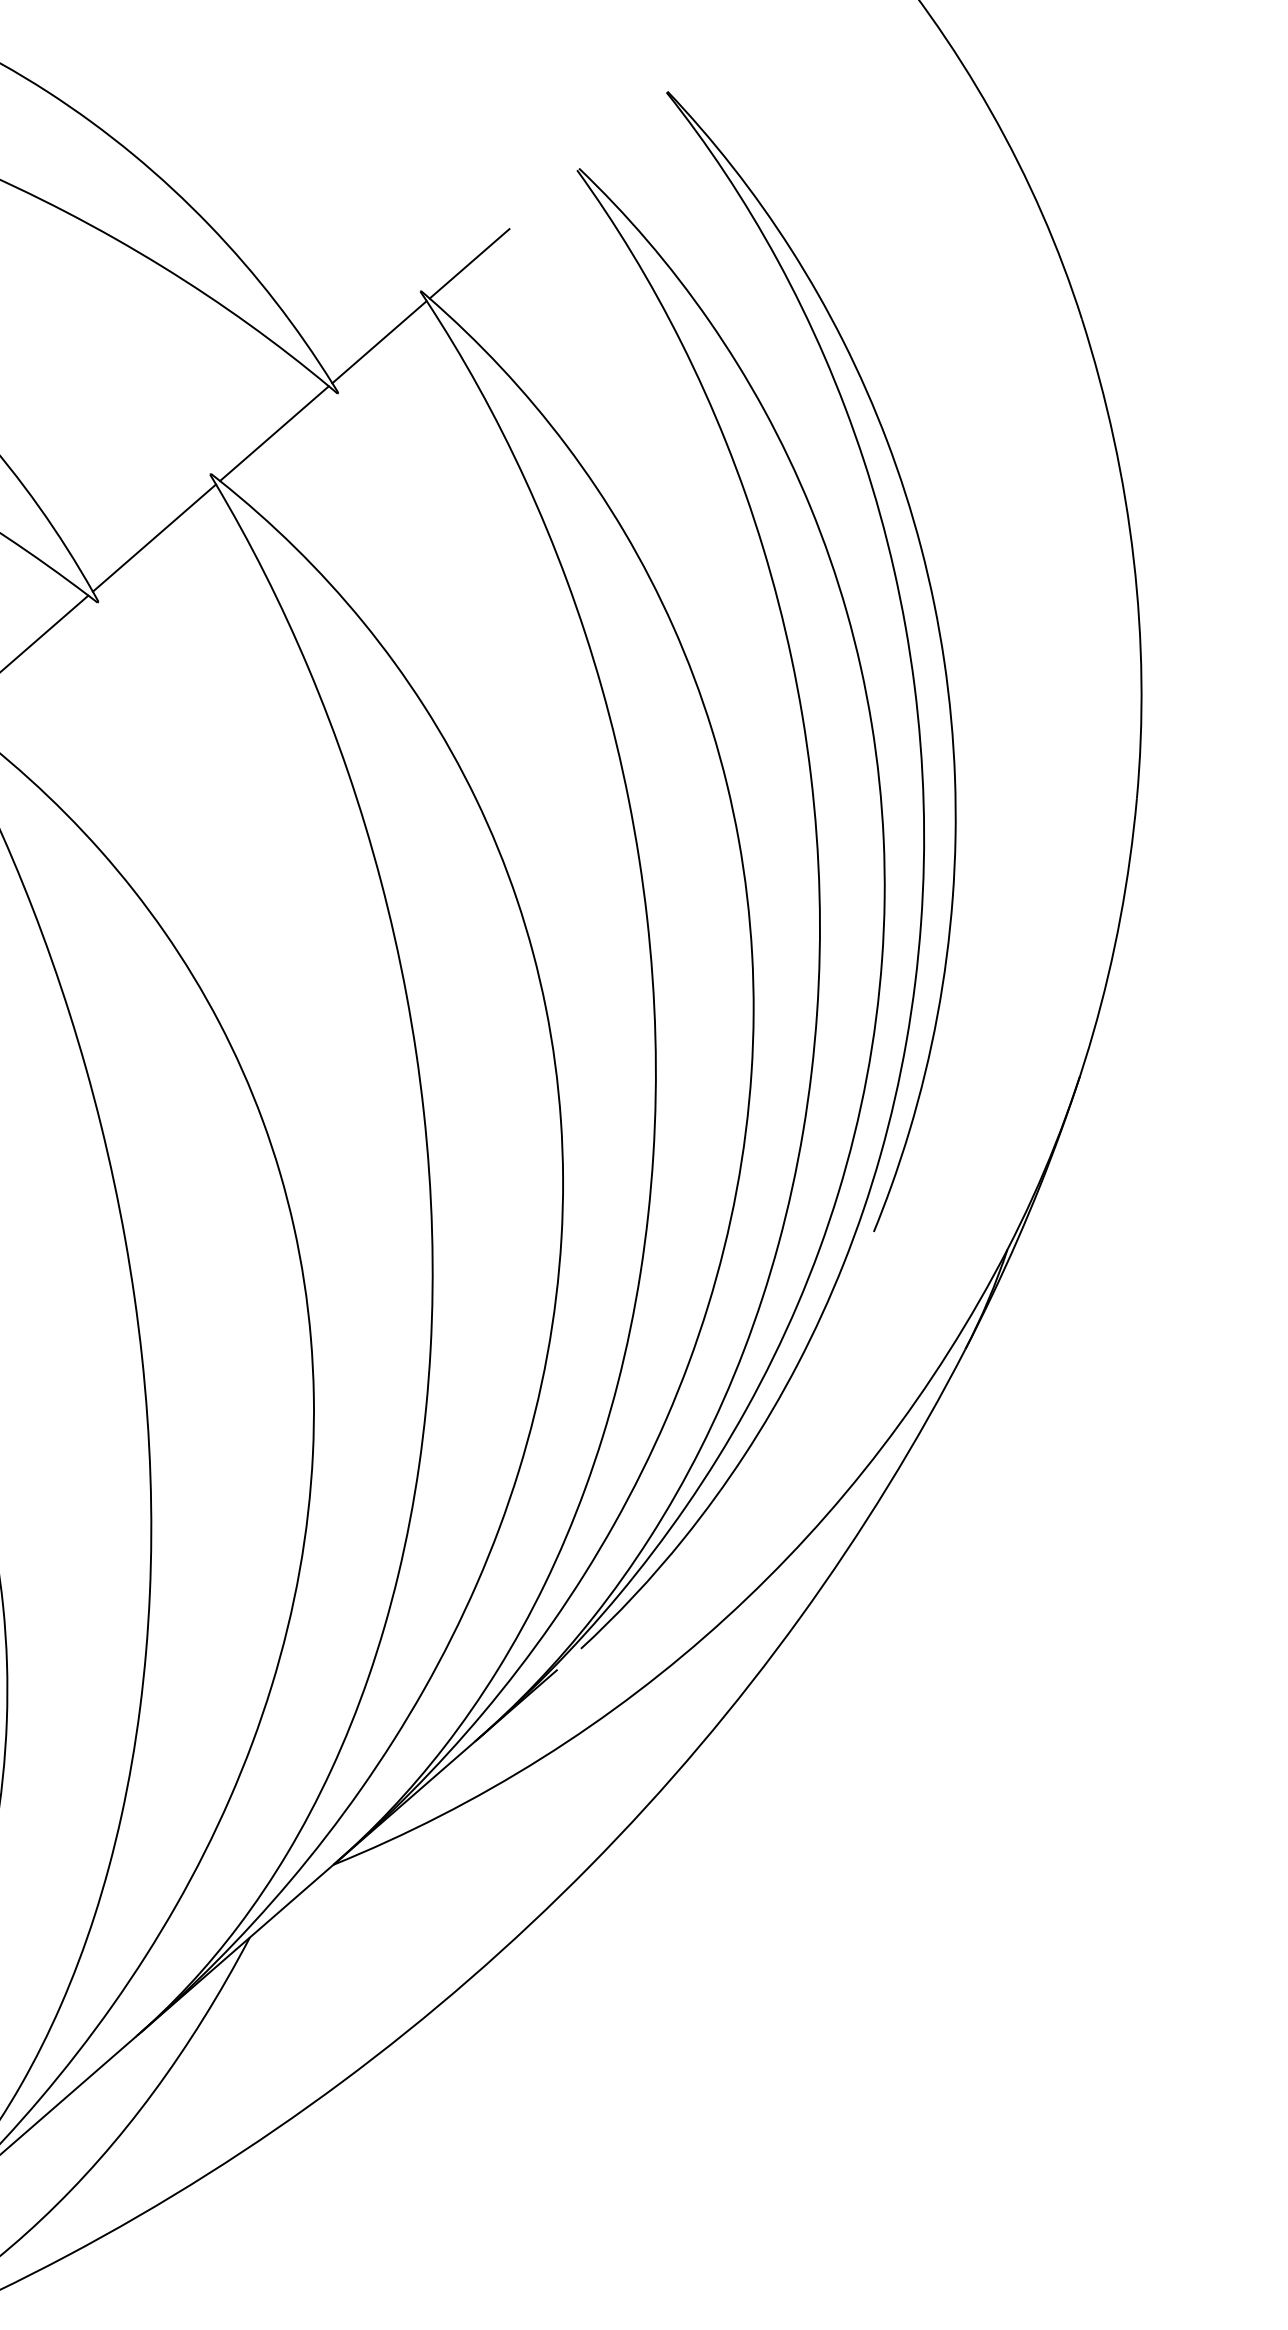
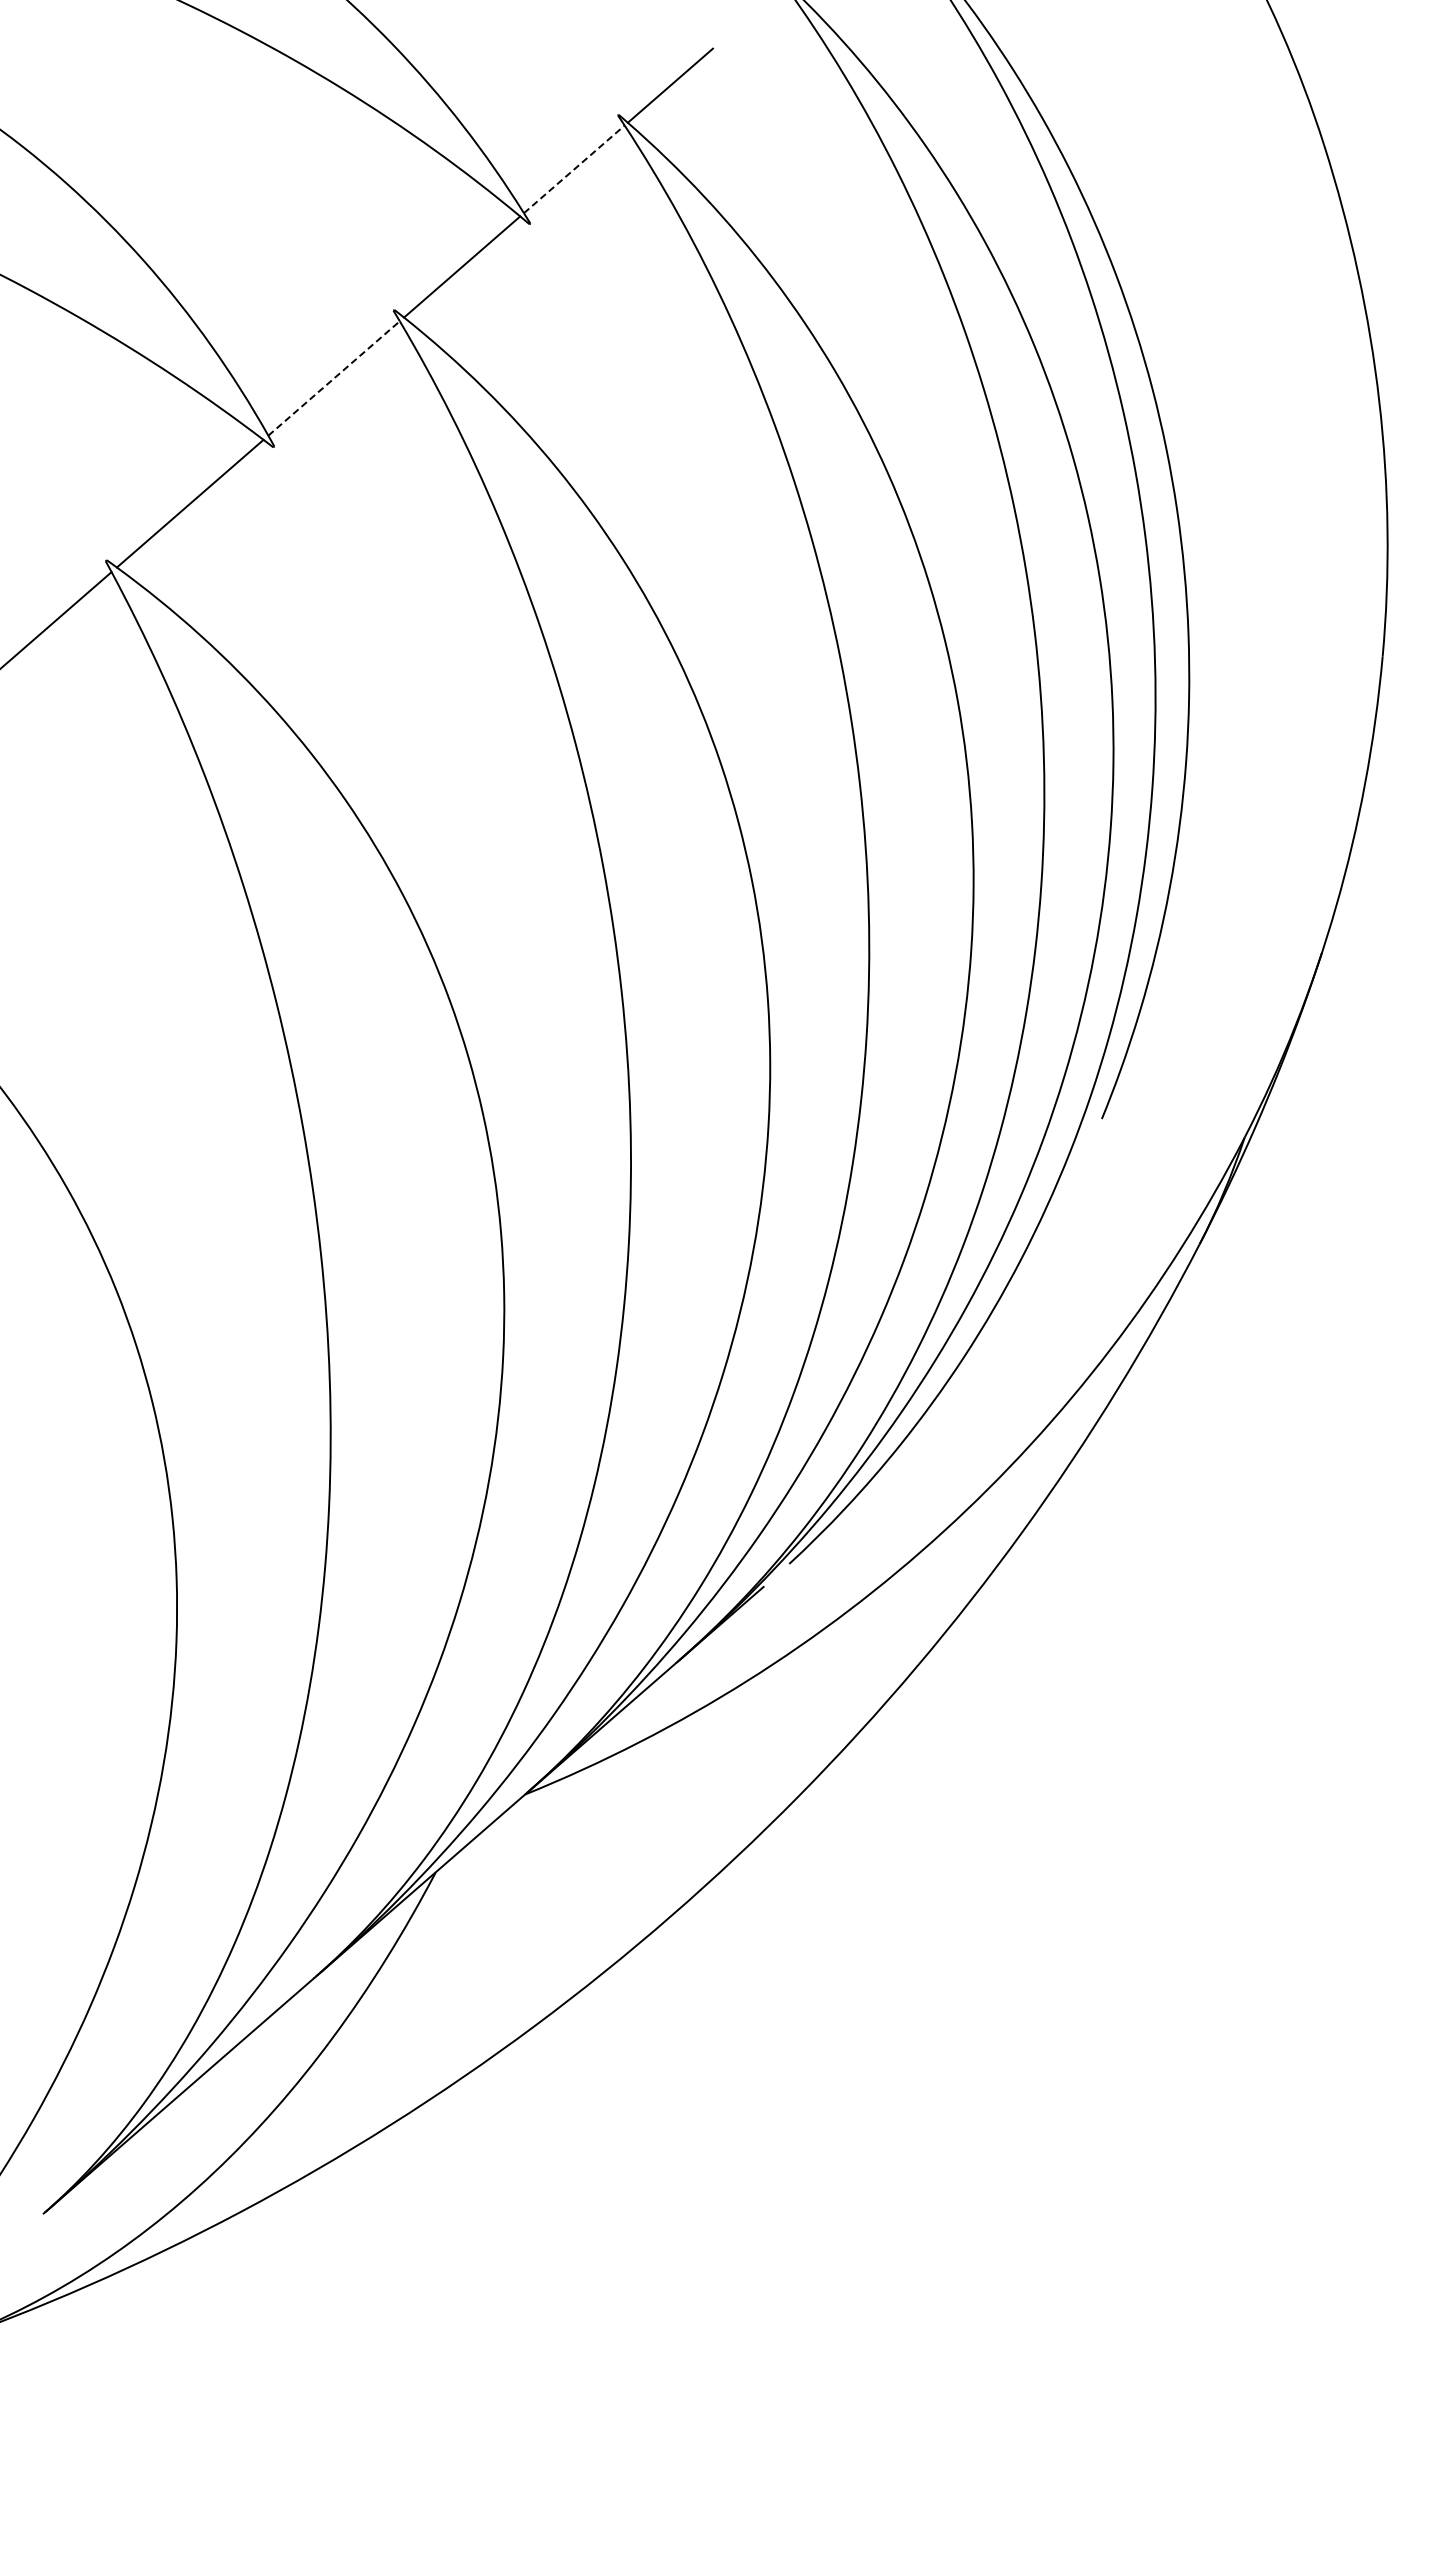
line: (379, 342) -> (574, 169), solid -> dashed
line: (154, 538) -> (334, 378), solid -> dashed

